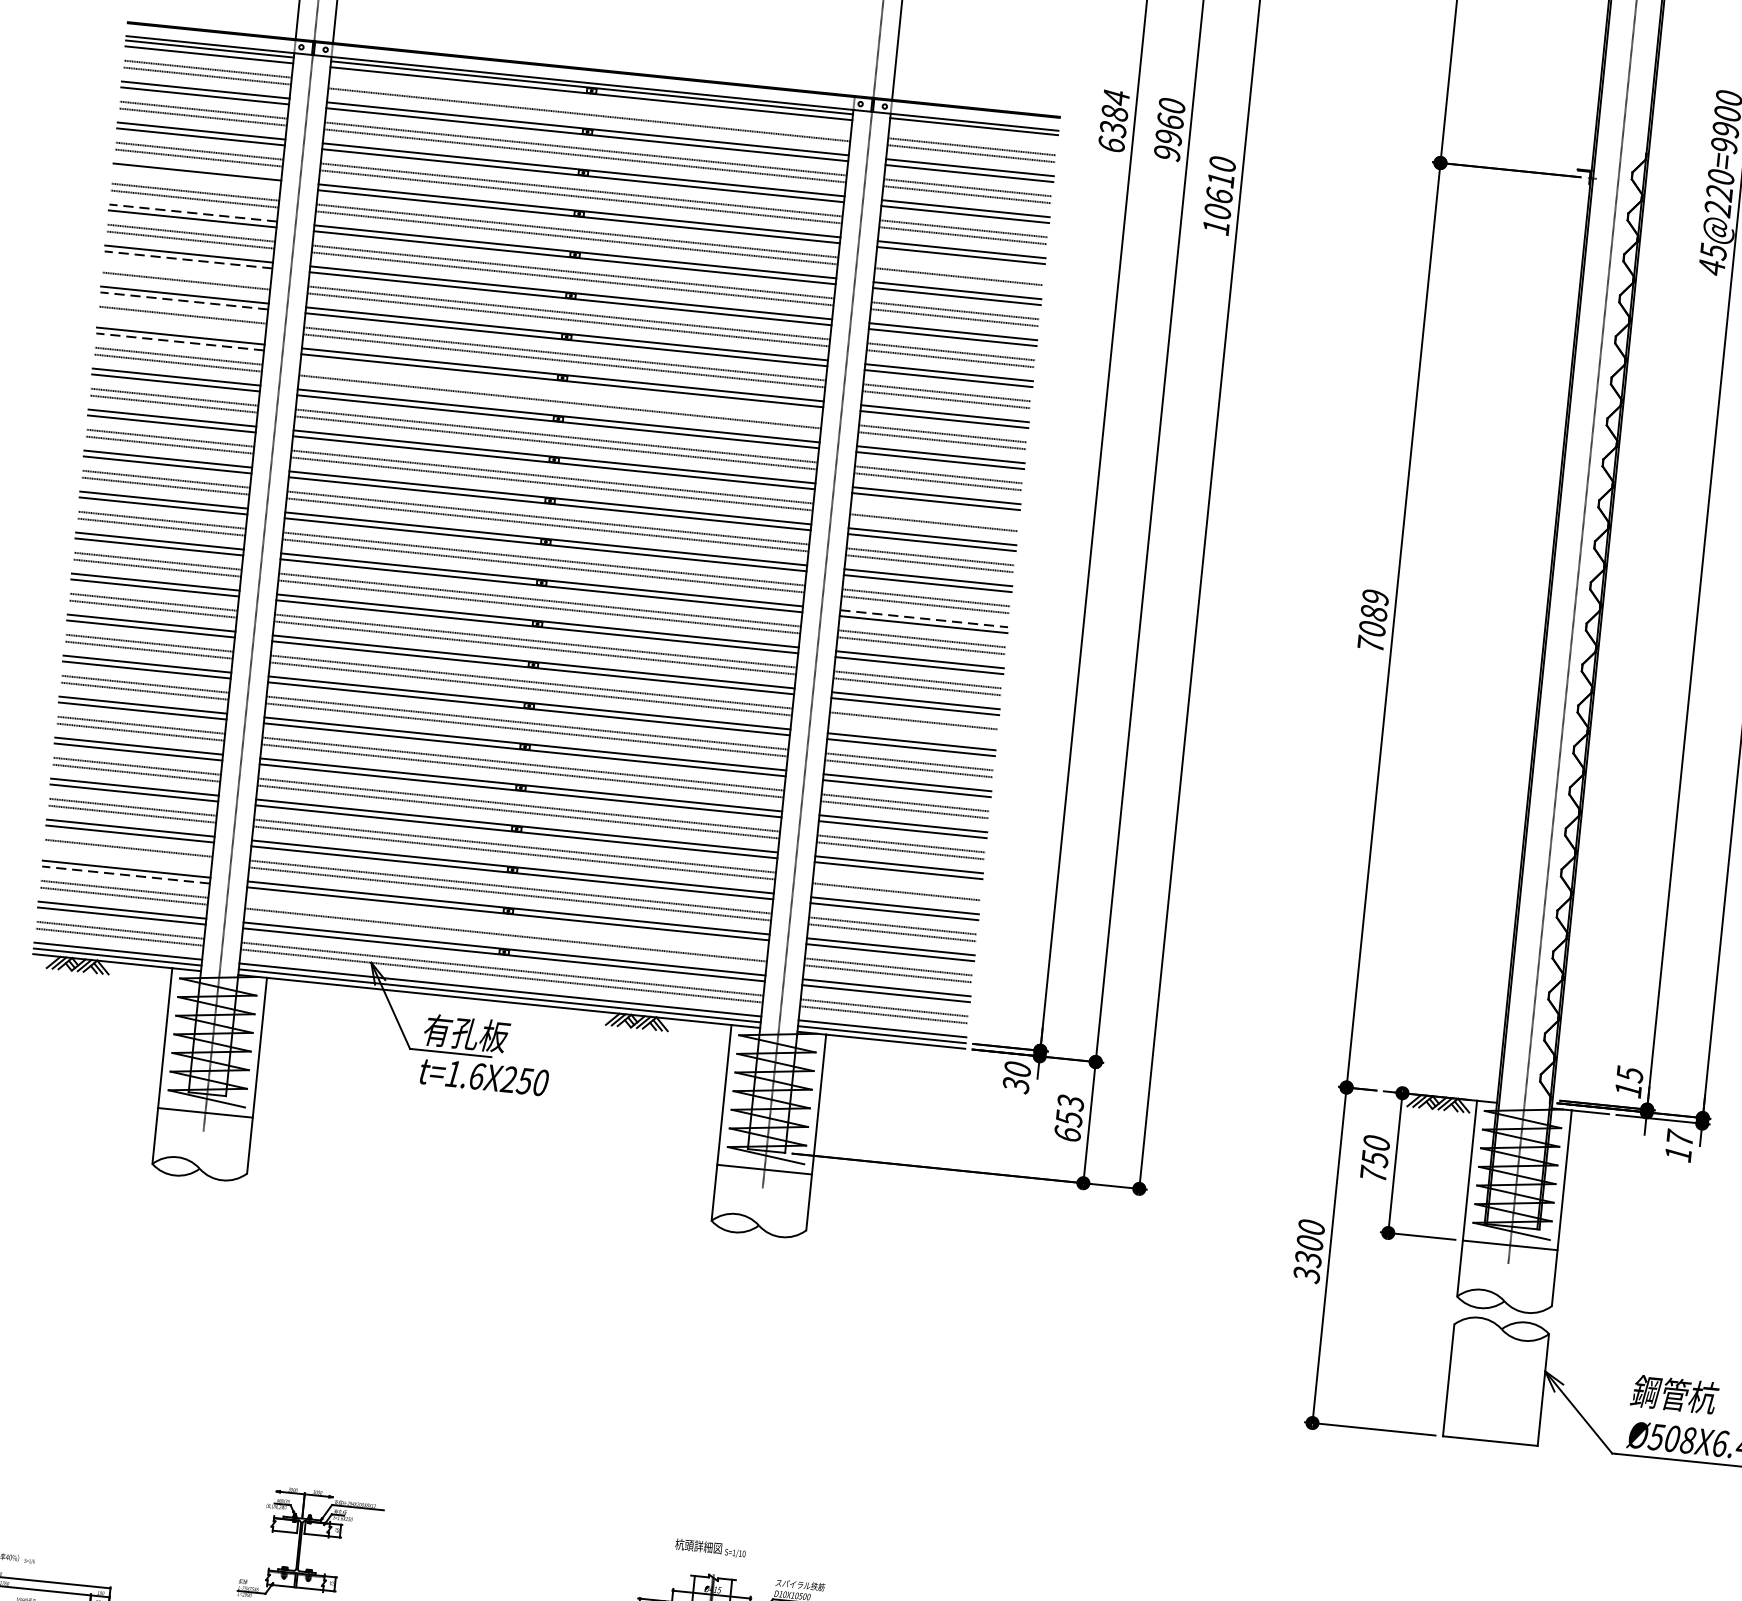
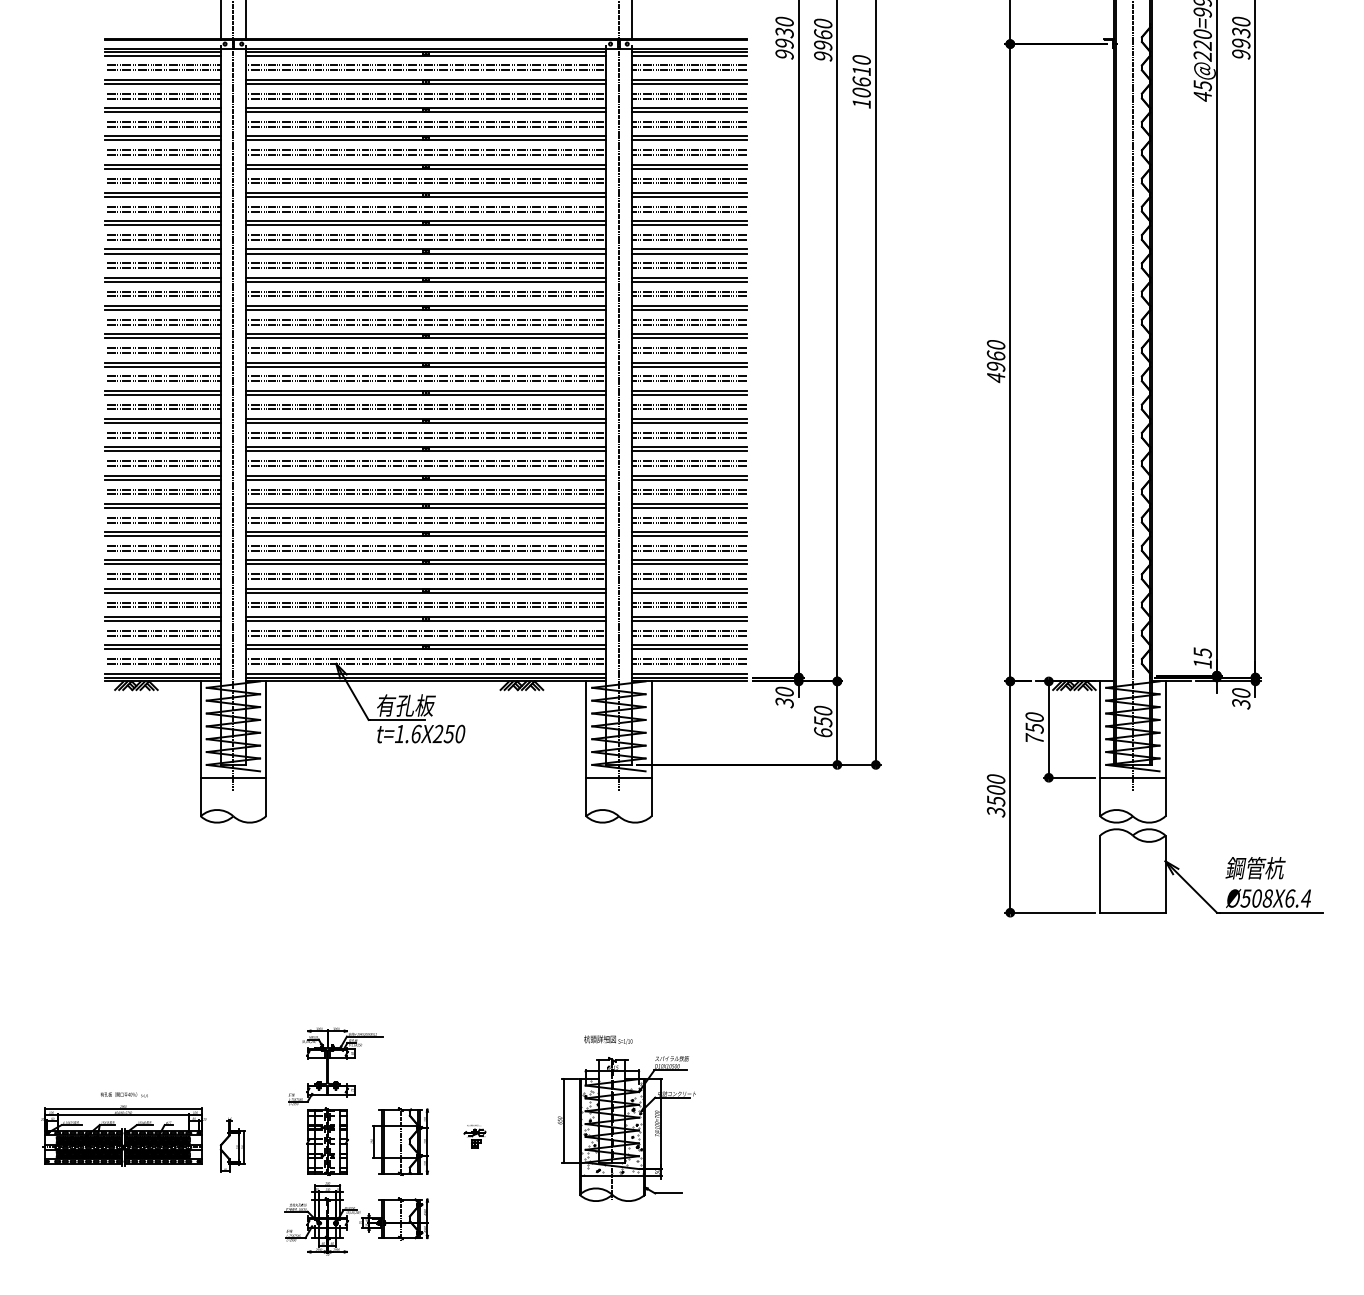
line: (590, 108) -> (426, 65), added
text: (1113, 120) -> (784, 37), 6384 -> 9930
line: (973, 132) -> (689, 55), added
line: (196, 177) -> (162, 140), added
line: (192, 212) -> (162, 164), dashed -> solid
line: (188, 260) -> (162, 197), dashed -> solid
line: (959, 270) -> (689, 150), added
line: (186, 273) -> (162, 206), added
line: (183, 301) -> (162, 225), dashed -> solid
line: (181, 321) -> (162, 239), added
line: (179, 341) -> (162, 253), dashed -> solid
line: (561, 395) -> (426, 263), added
line: (934, 515) -> (689, 319), added
line: (924, 618) -> (689, 390), dashed -> solid
text: (1373, 621) -> (996, 361), 7089 -> 4960
line: (913, 727) -> (689, 465), added
line: (127, 855) -> (162, 607), added
line: (125, 875) -> (162, 621), dashed -> solid
line: (896, 885) -> (689, 574), added
line: (507, 927) -> (426, 630), added
text: (1071, 1102) -> (823, 710), 653 -> 650
text: (1679, 1146) -> (1241, 698), 17 -> 30
text: (1307, 1256) -> (995, 799), 3300 -> 3500

